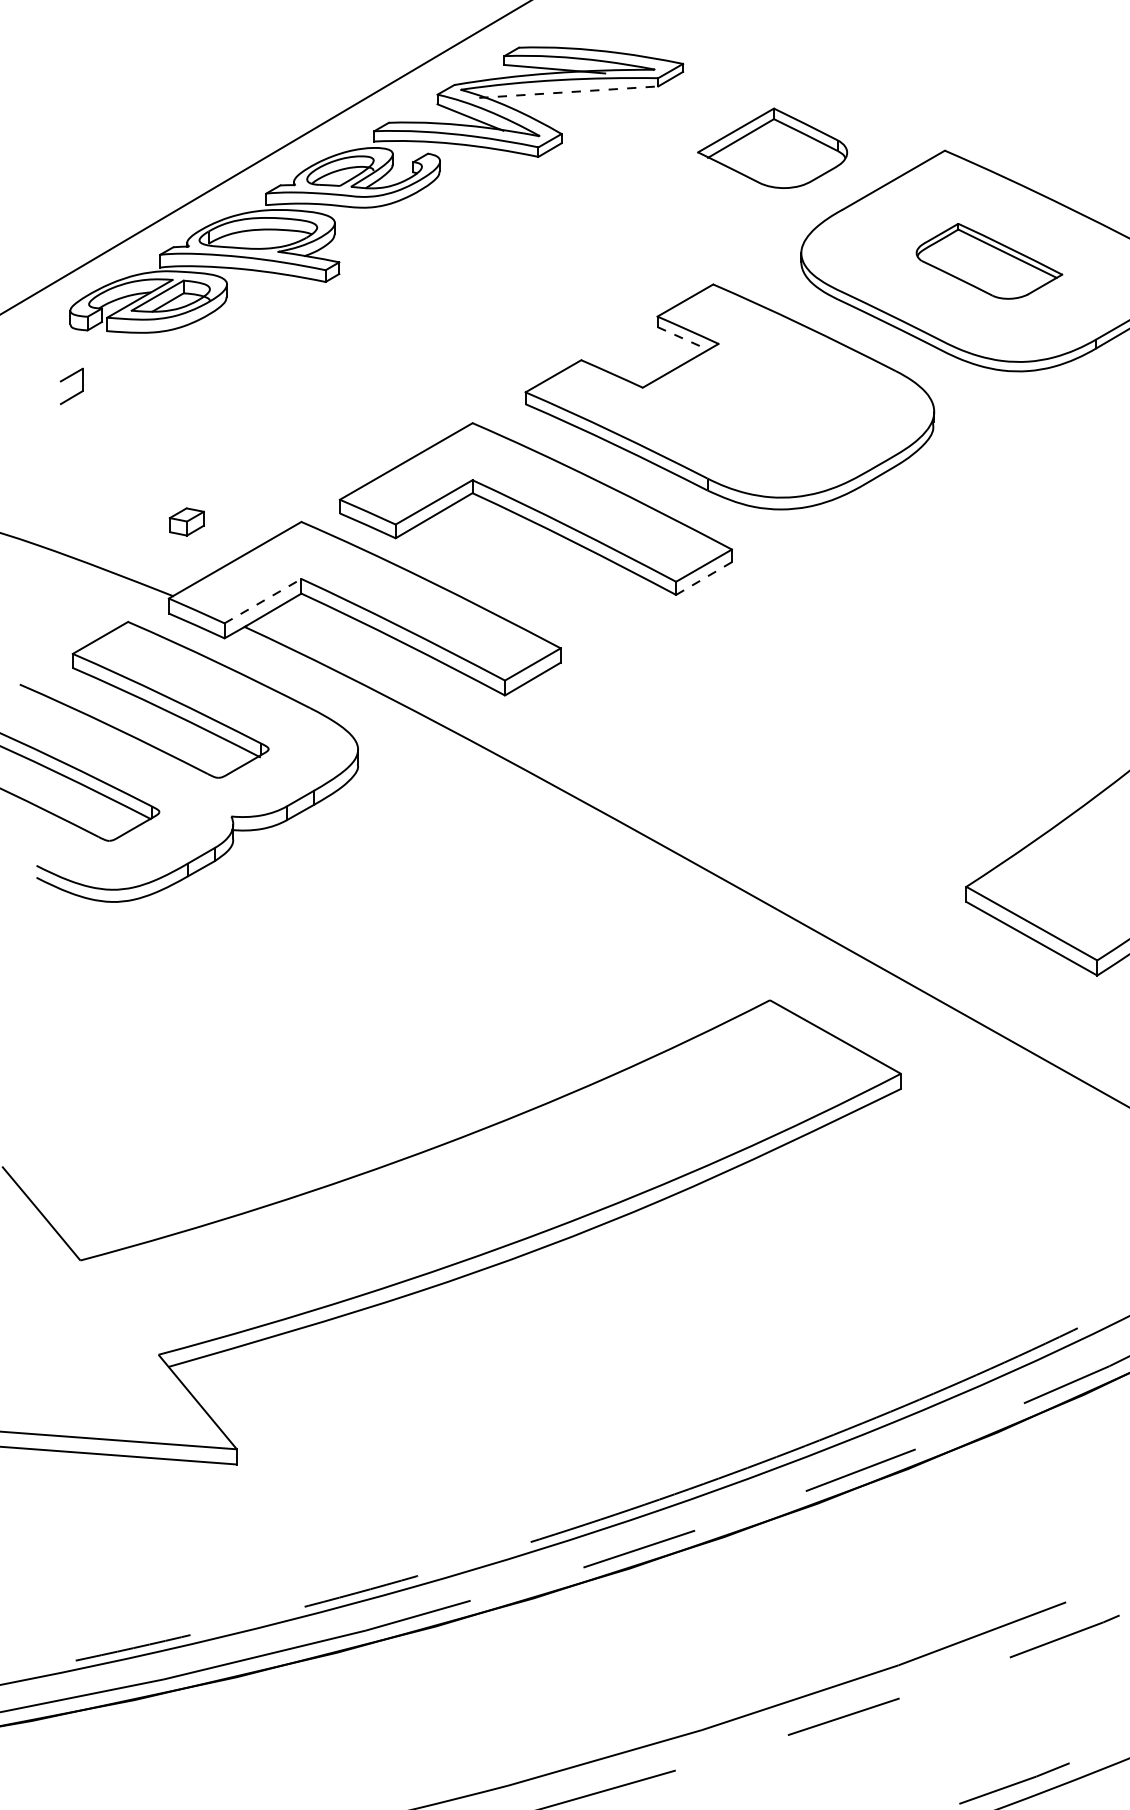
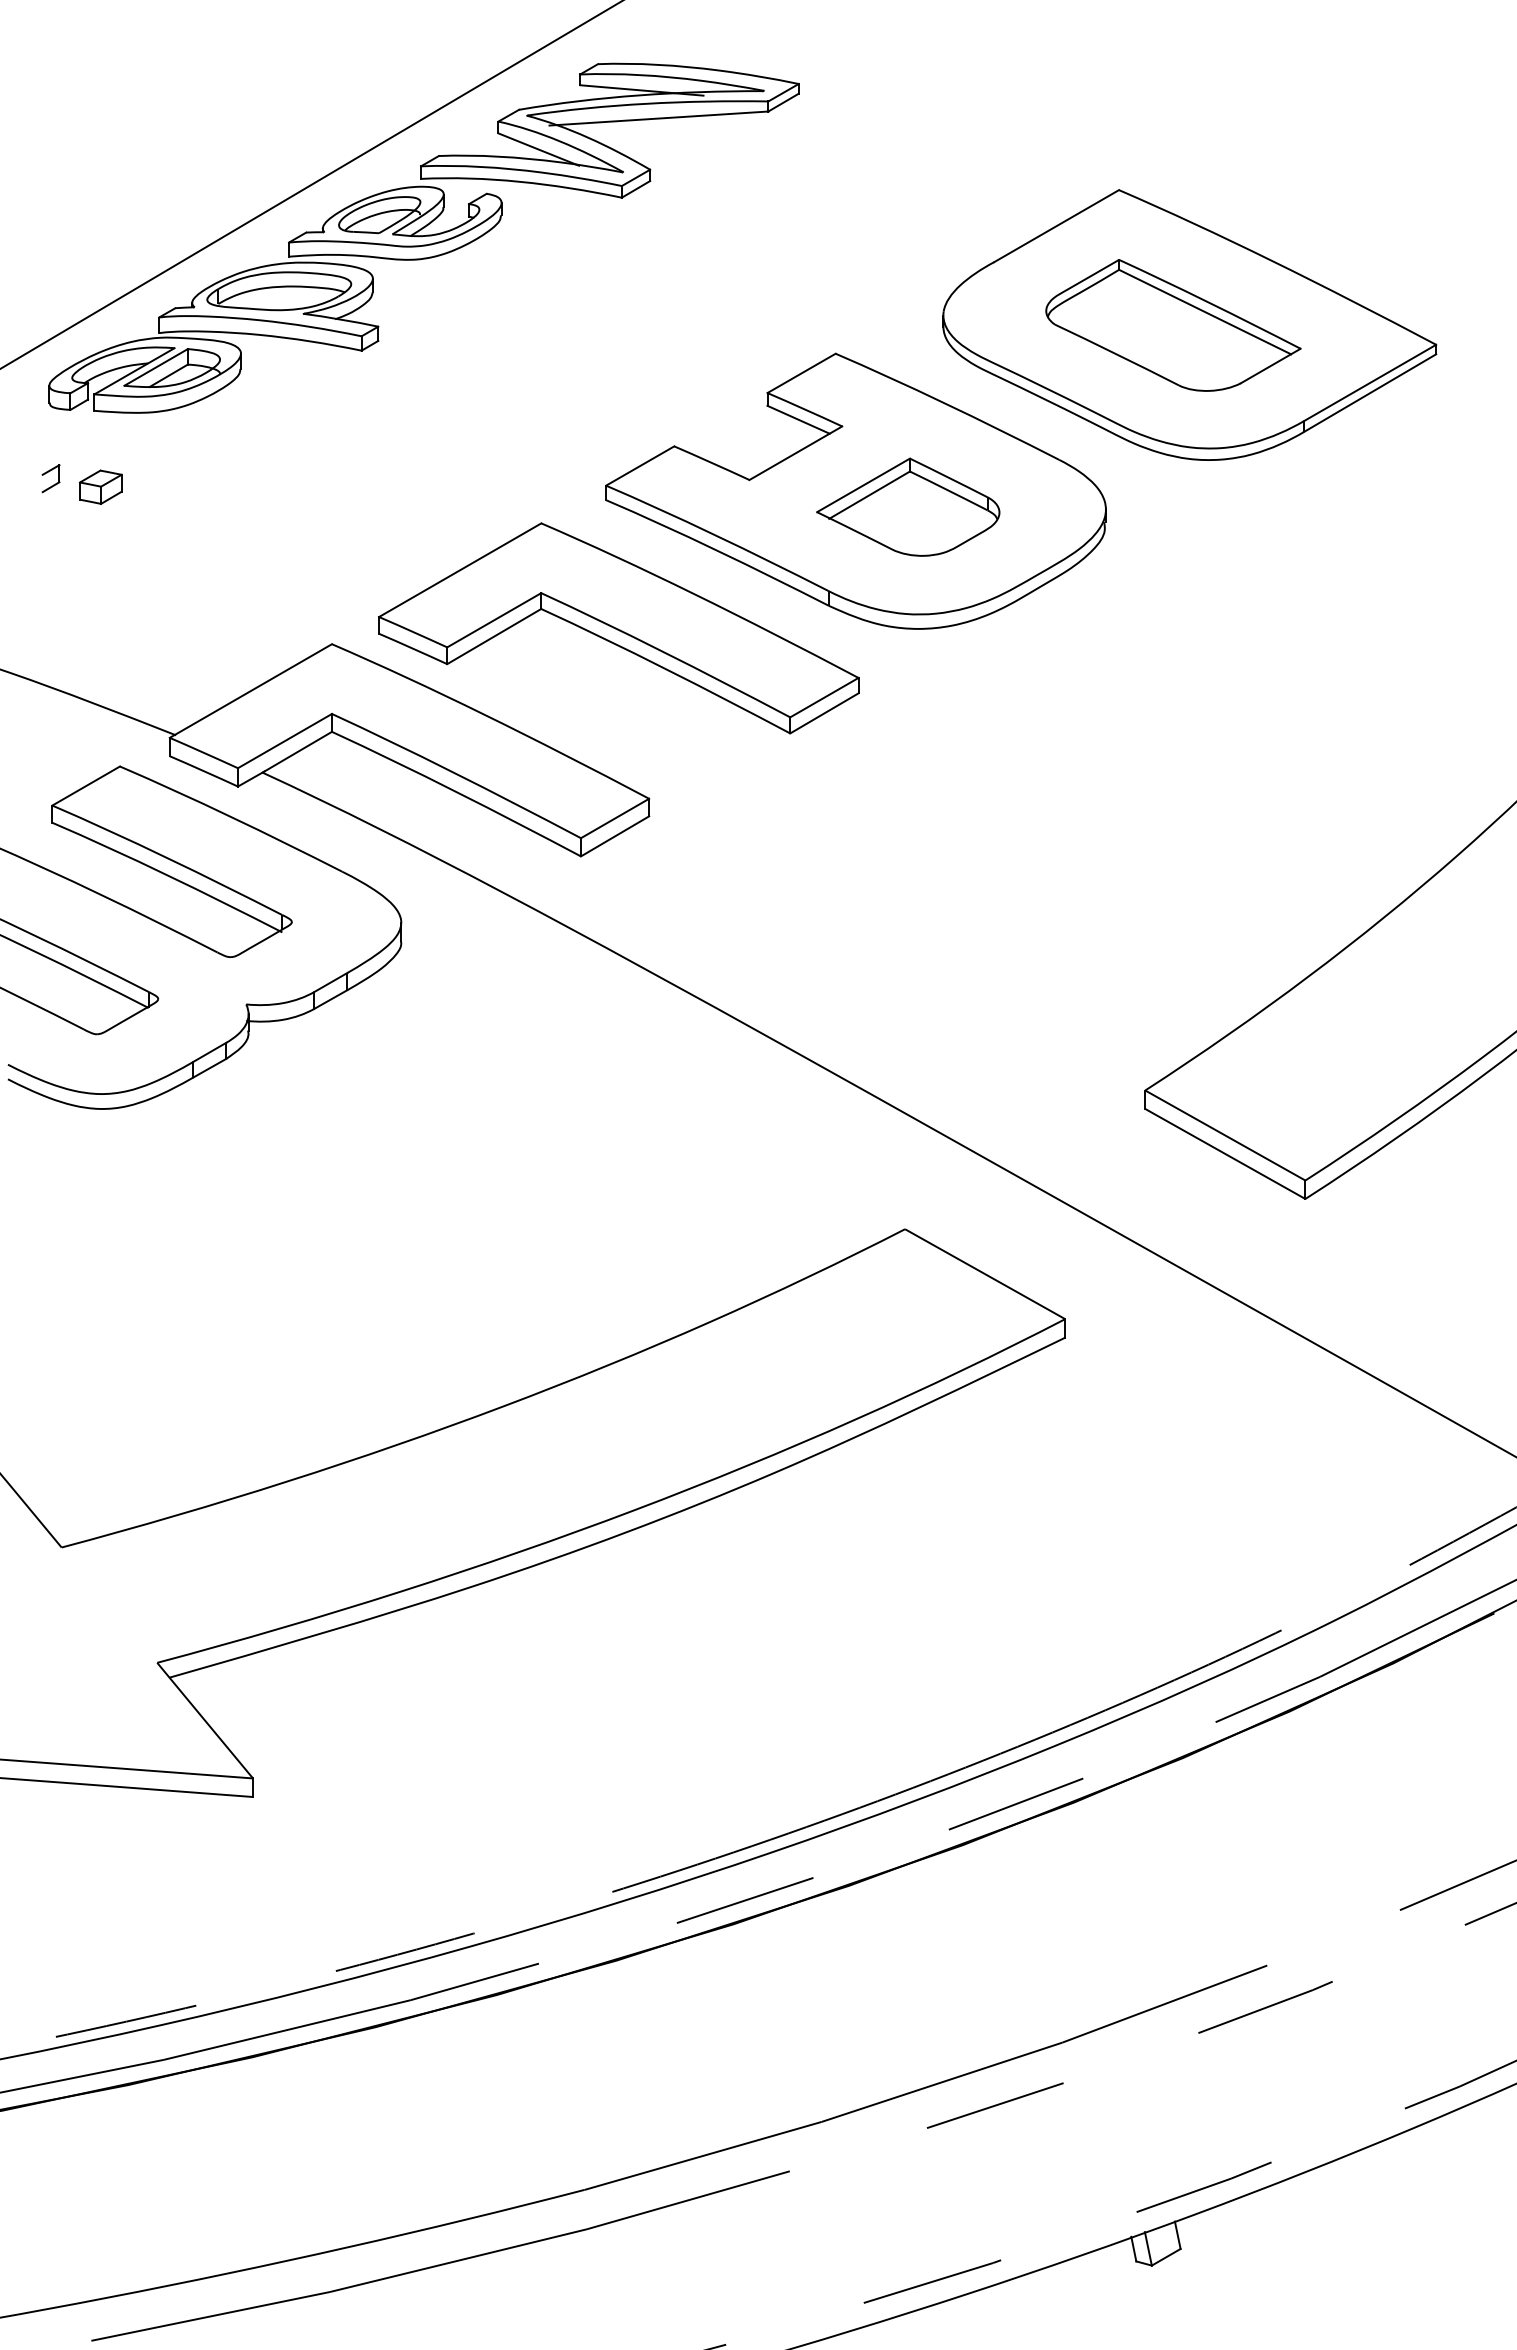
line: (568, 92) -> (658, 118), dashed -> solid
part: (772, 147) -> (908, 506), moved
part: (989, 261) -> (1173, 325), size x1.43
line: (683, 338) -> (799, 419), dashed -> solid
part: (71, 386) -> (50, 478), size x0.62
part: (186, 521) -> (100, 486), moved
line: (704, 578) -> (824, 713), dashed -> solid
line: (263, 600) -> (285, 740), dashed -> solid

